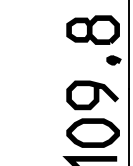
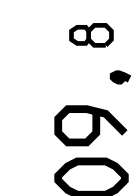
part: (92, 29) -> (90, 34), size x0.6

